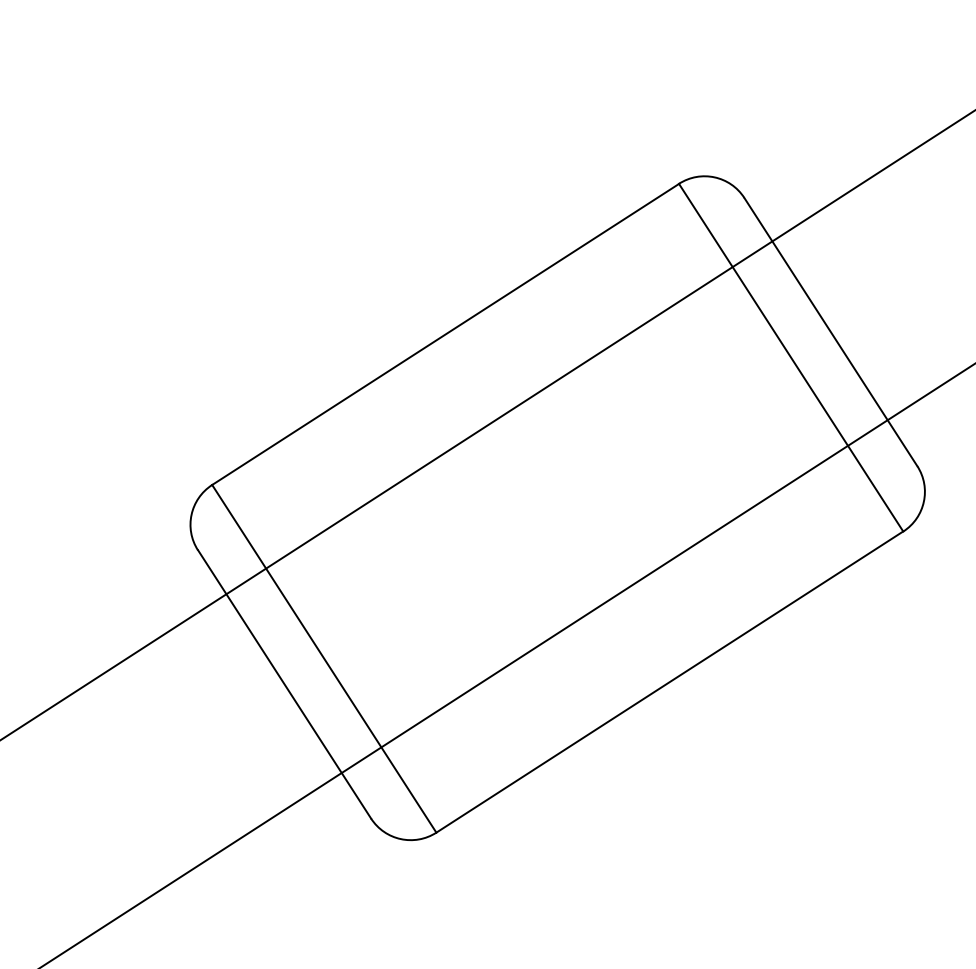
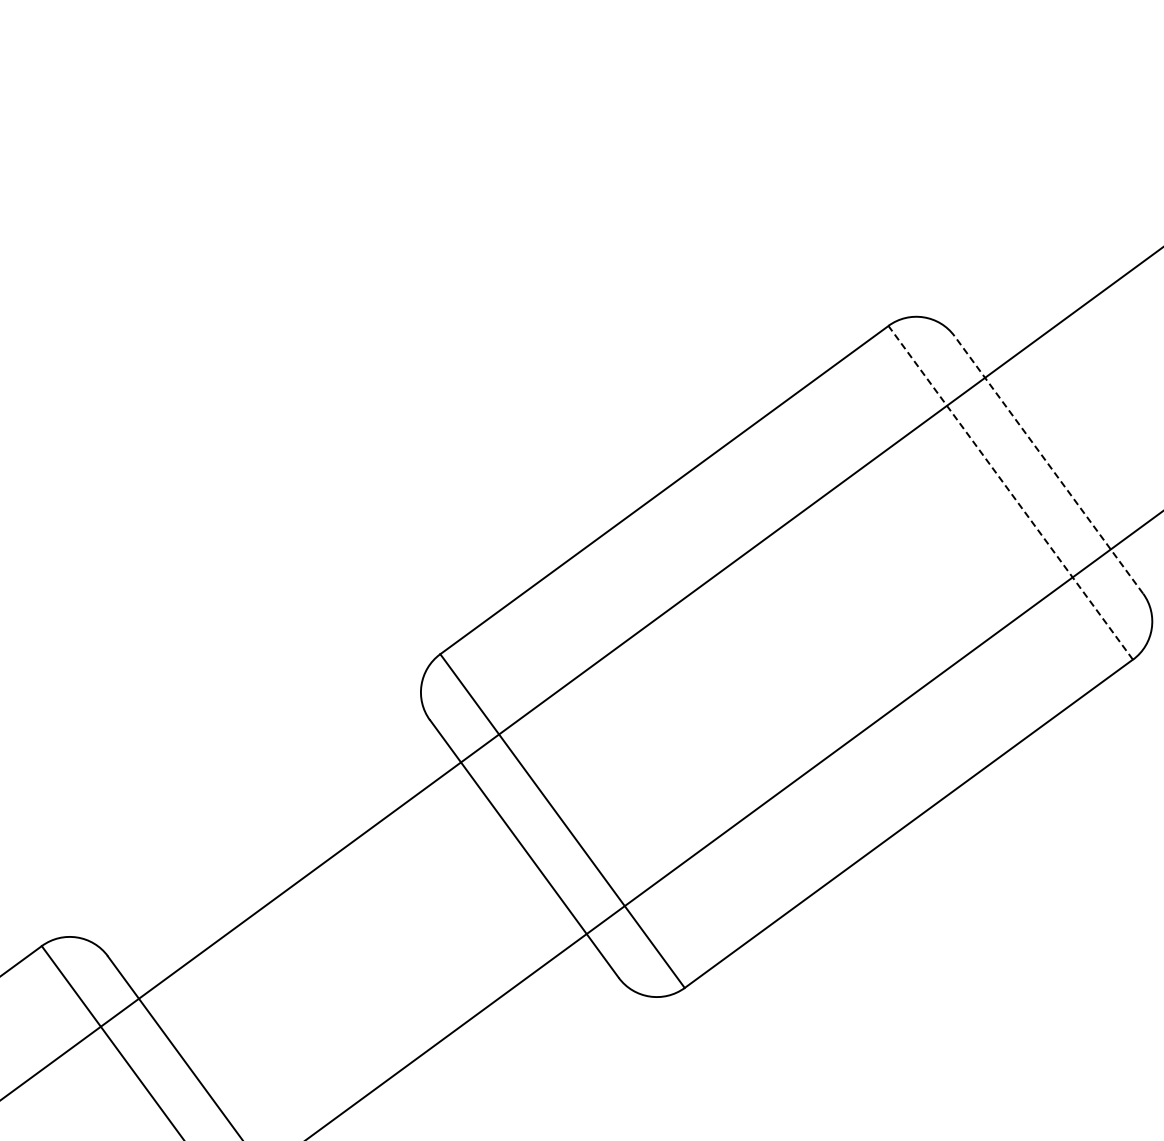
line: (830, 331) -> (1048, 464), solid -> dashed
line: (790, 357) -> (1010, 492), solid -> dashed

